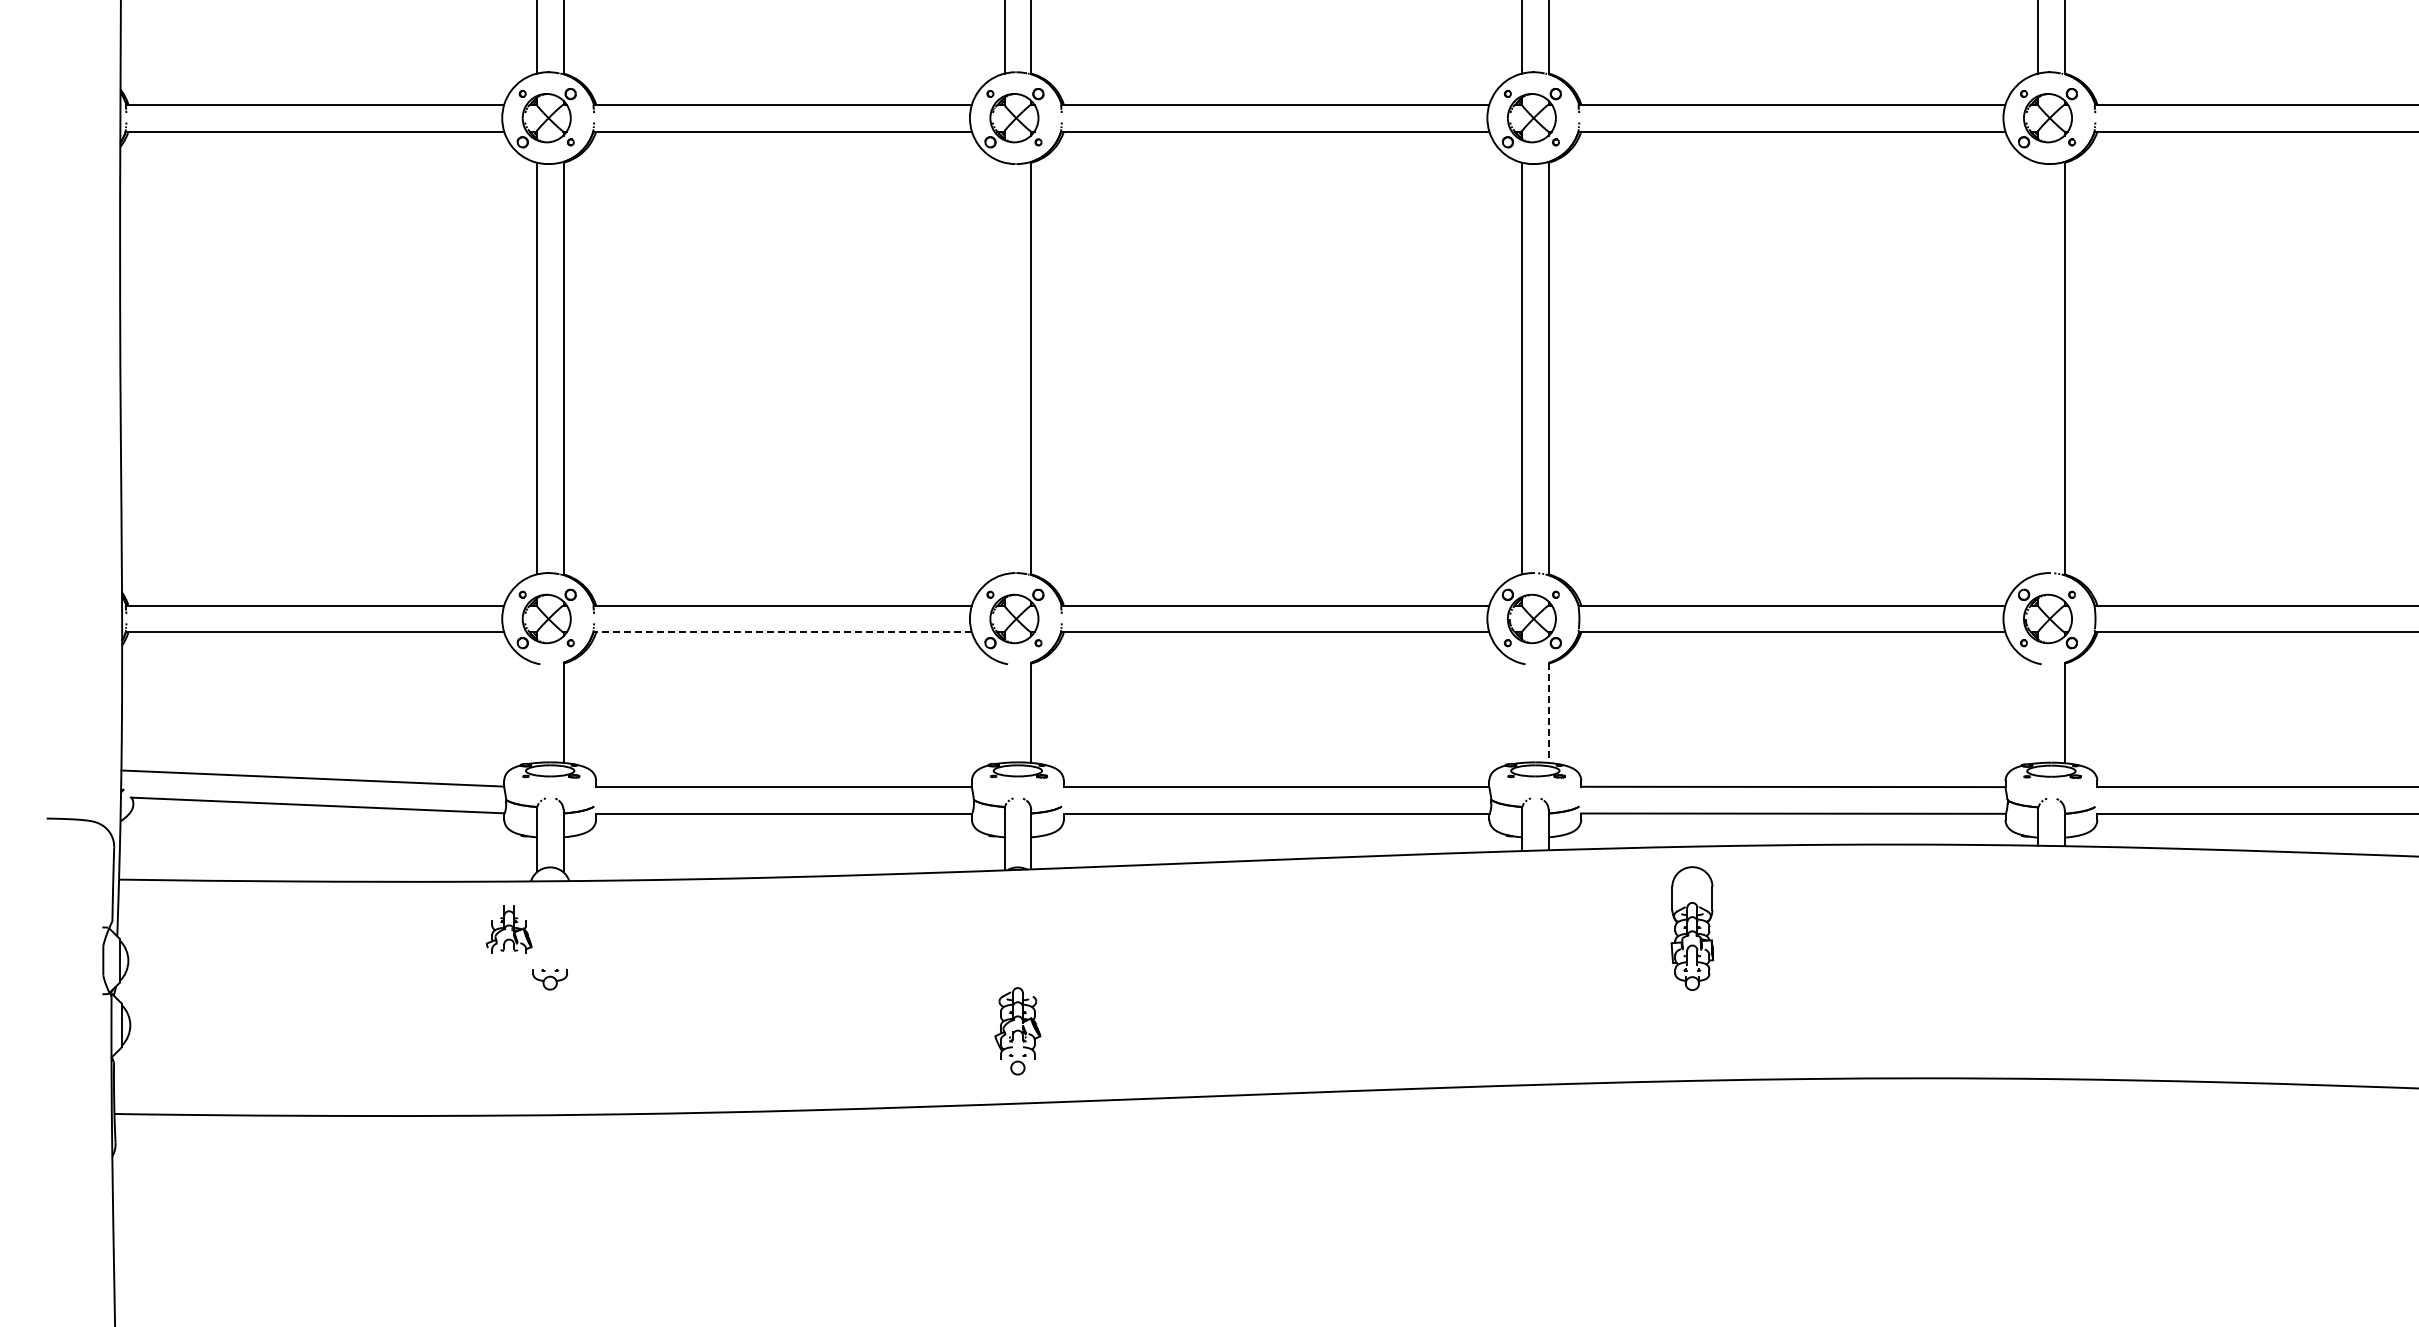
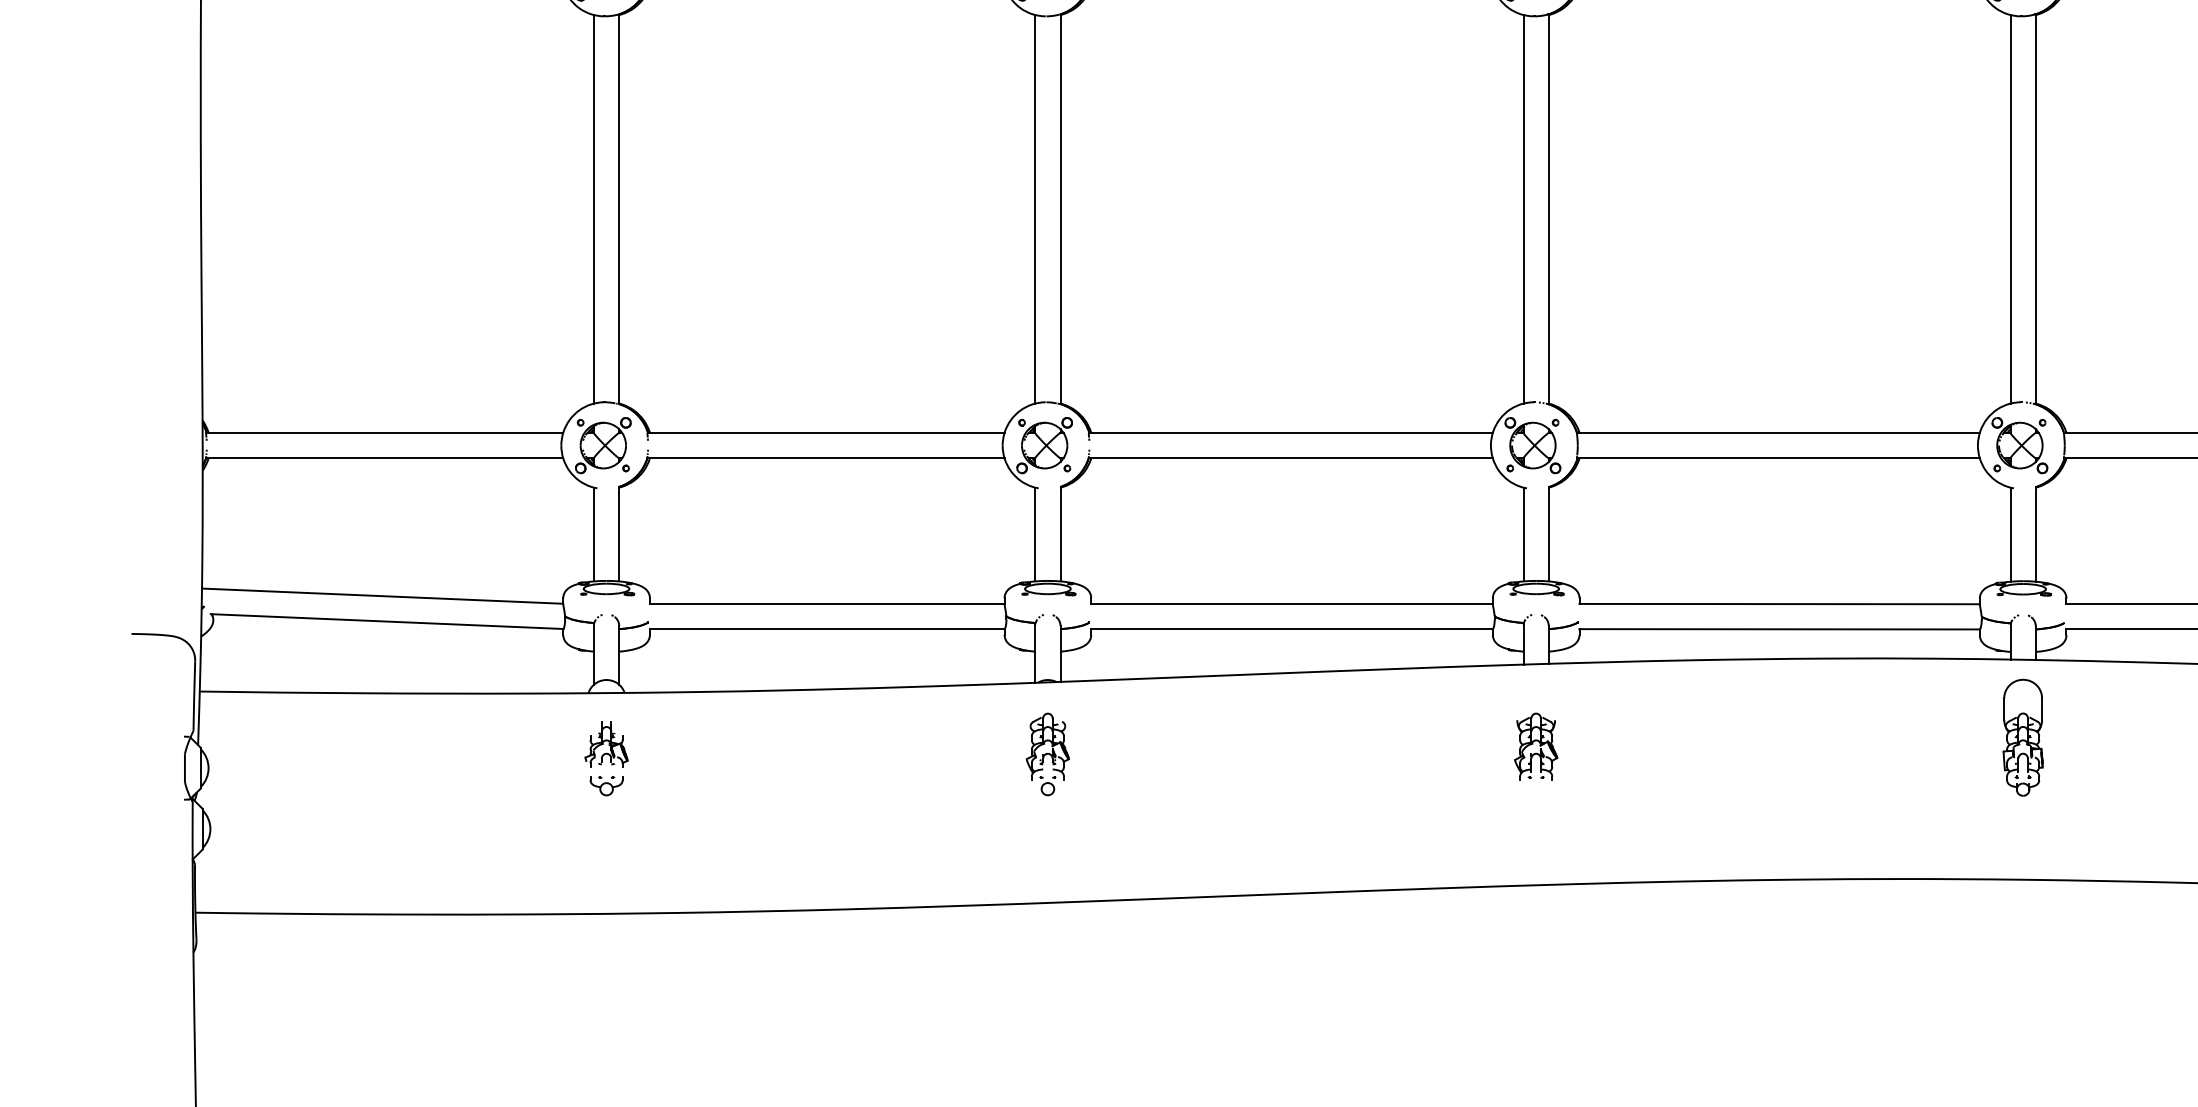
line: (1004, 368) -> (1035, 209), added
line: (2038, 368) -> (2010, 209), added
line: (782, 632) -> (825, 458), dashed -> solid
line: (536, 712) -> (593, 533), added
line: (1004, 712) -> (1035, 533), added
line: (1521, 712) -> (1523, 533), added
line: (1548, 713) -> (1548, 534), dashed -> solid
line: (2038, 713) -> (2010, 534), added
part: (1692, 928) -> (2023, 737), moved
part: (508, 929) -> (605, 744), moved
part: (1535, 938) -> (1536, 747), added
part: (1017, 1031) -> (1047, 754), moved

